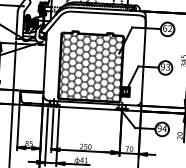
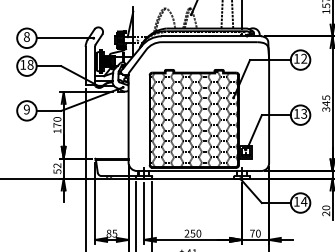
text: (164, 28) -> (296, 58), 62 -> 12
text: (162, 66) -> (296, 113), 93 -> 13
text: (159, 128) -> (296, 201), 94 -> 14

